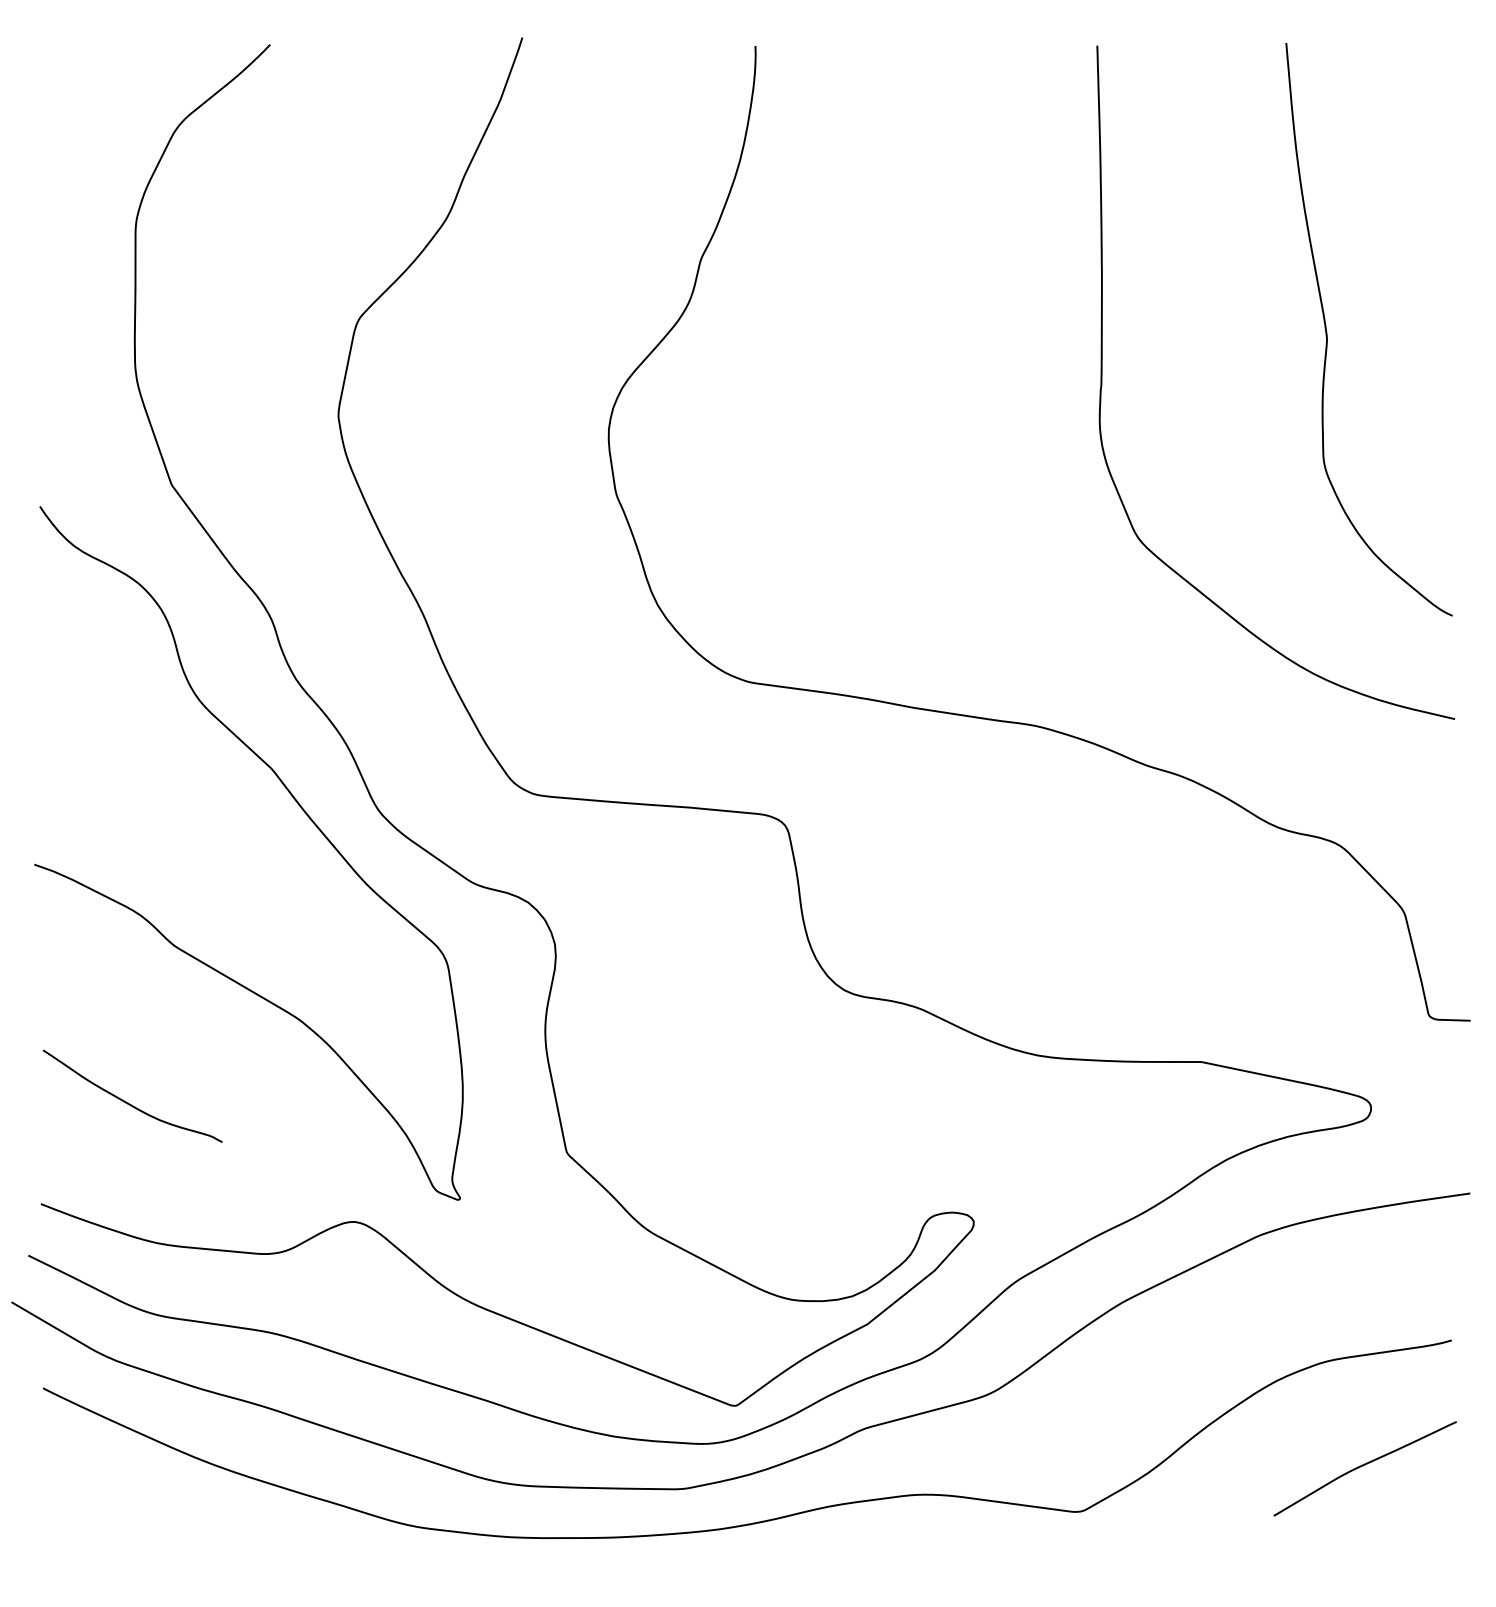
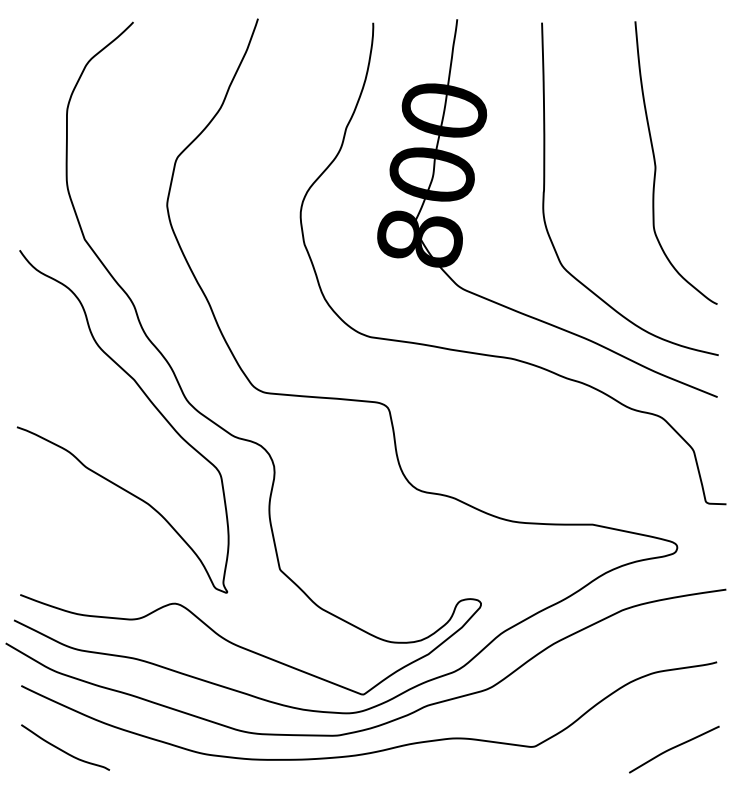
part: (960, 371) -> (474, 183), added
curve: (130, 1102) -> (64, 750), moved
curve: (1365, 1466) -> (674, 748), moved

